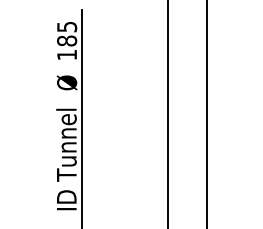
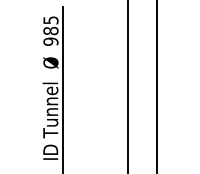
text: (67, 54) -> (51, 41), 185 -> 985

